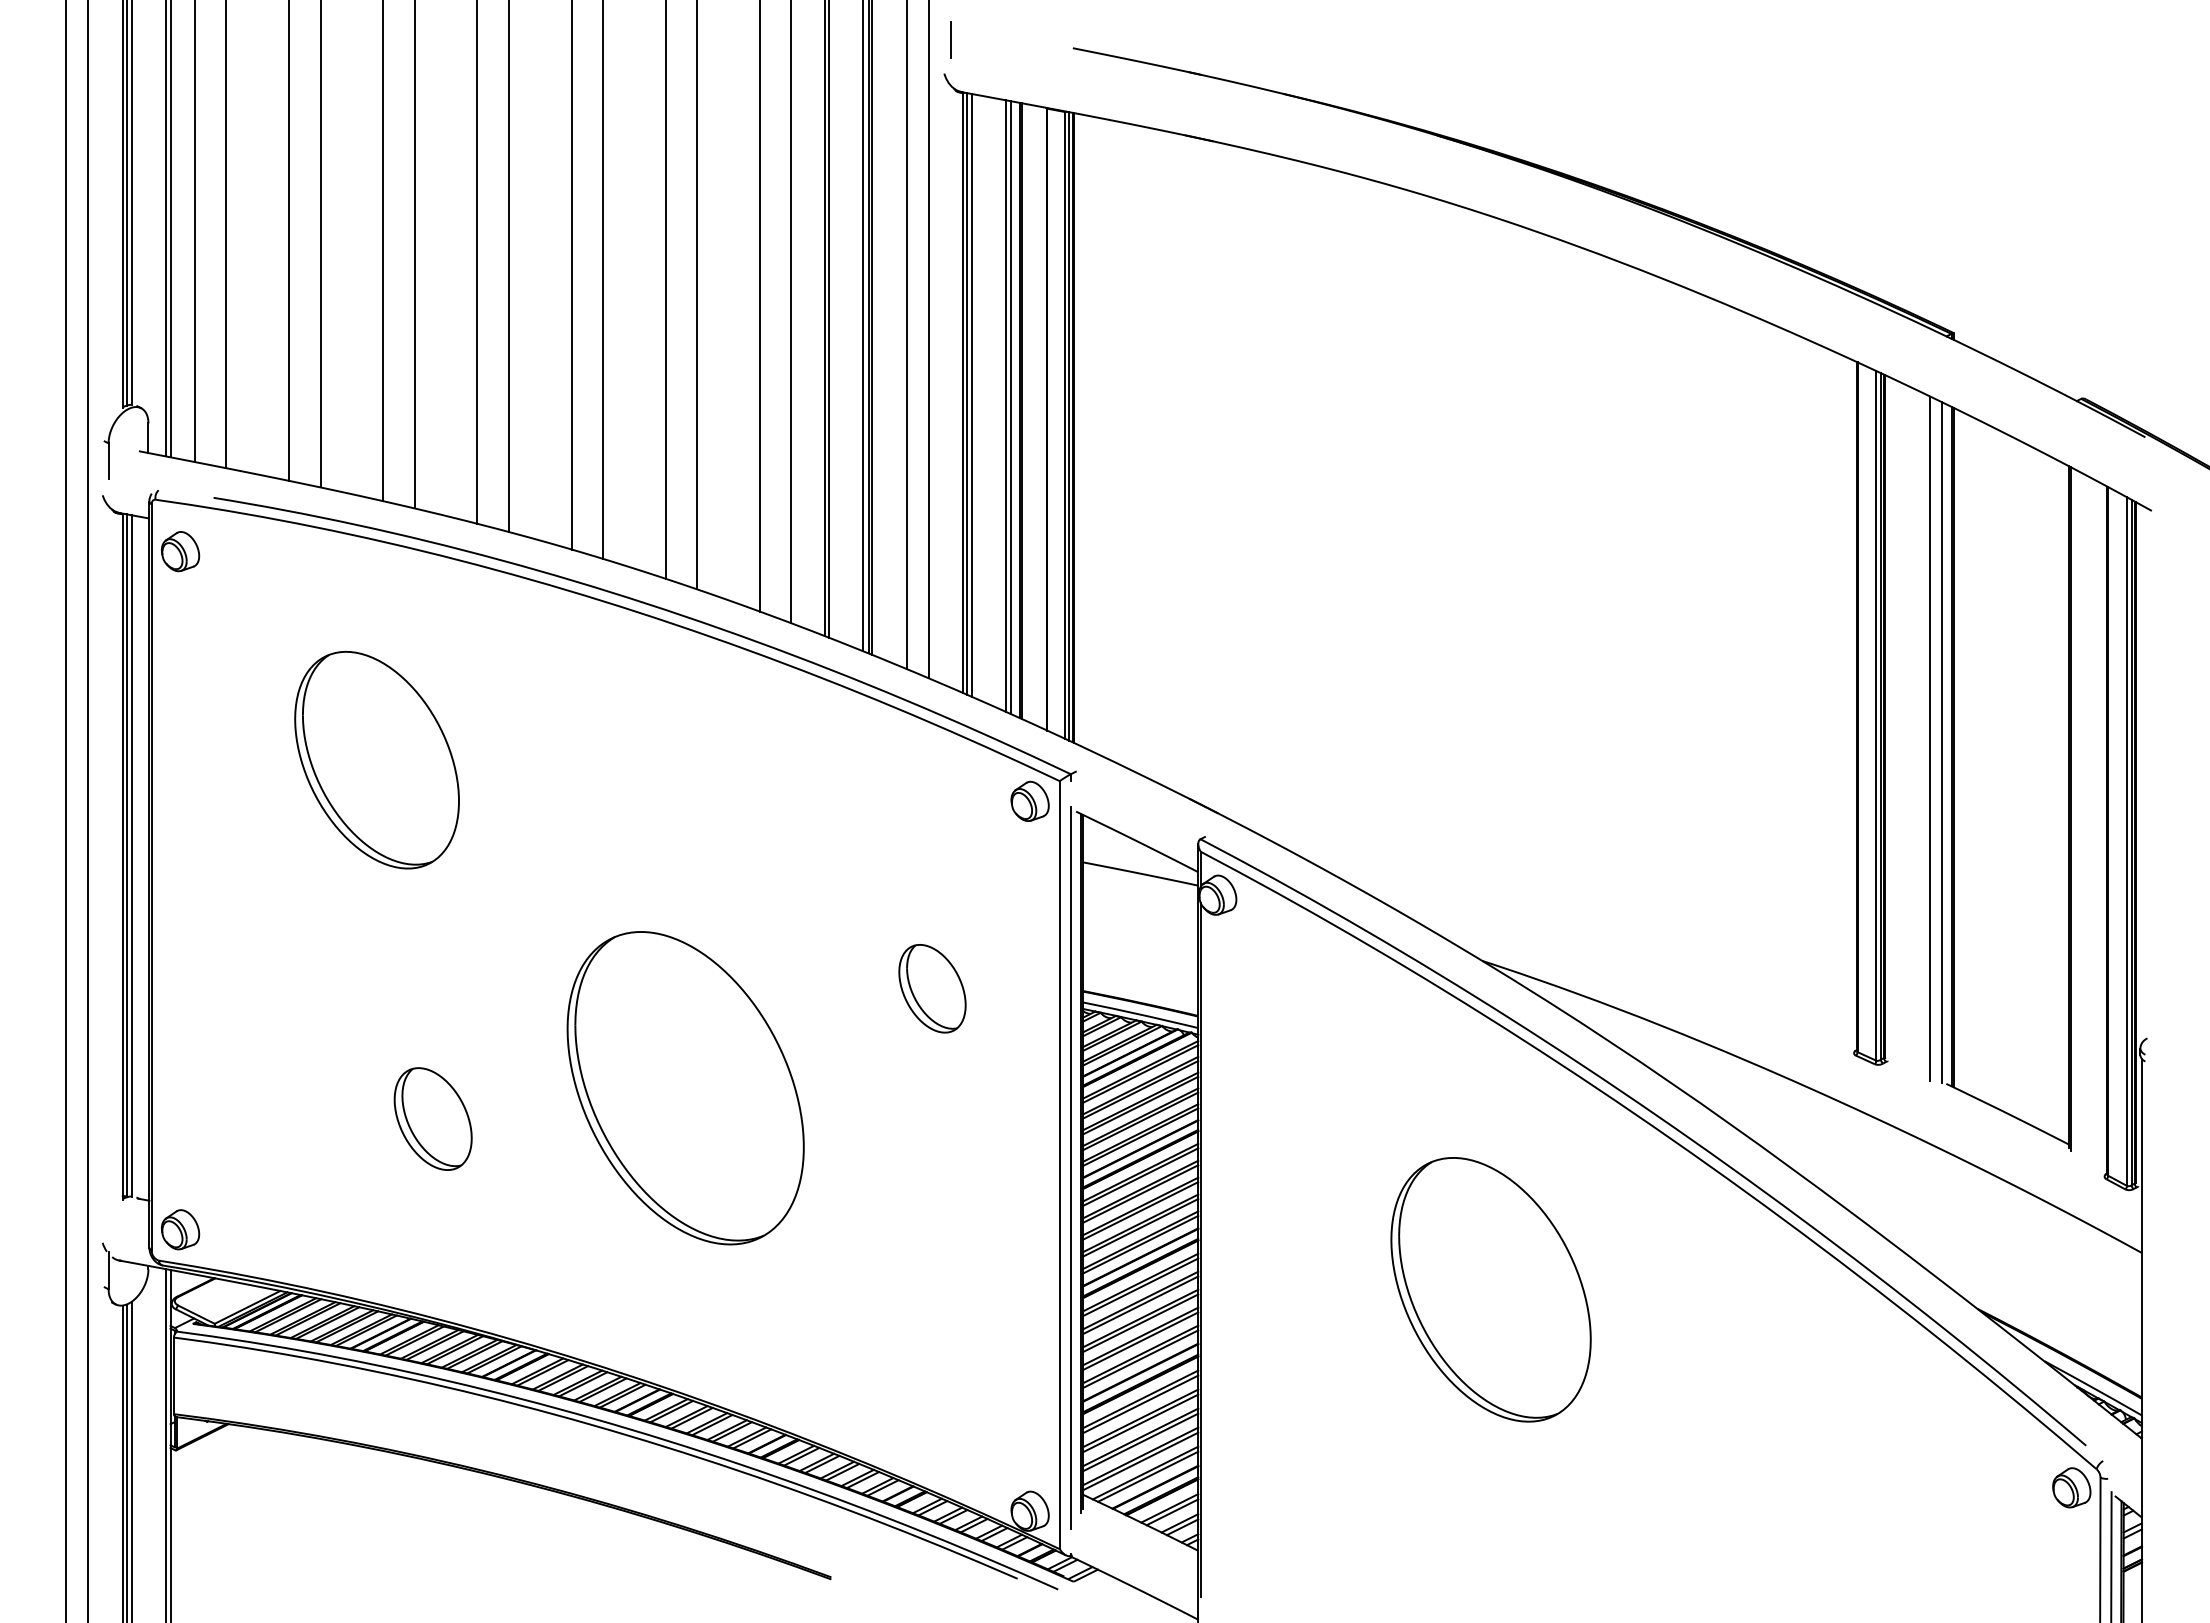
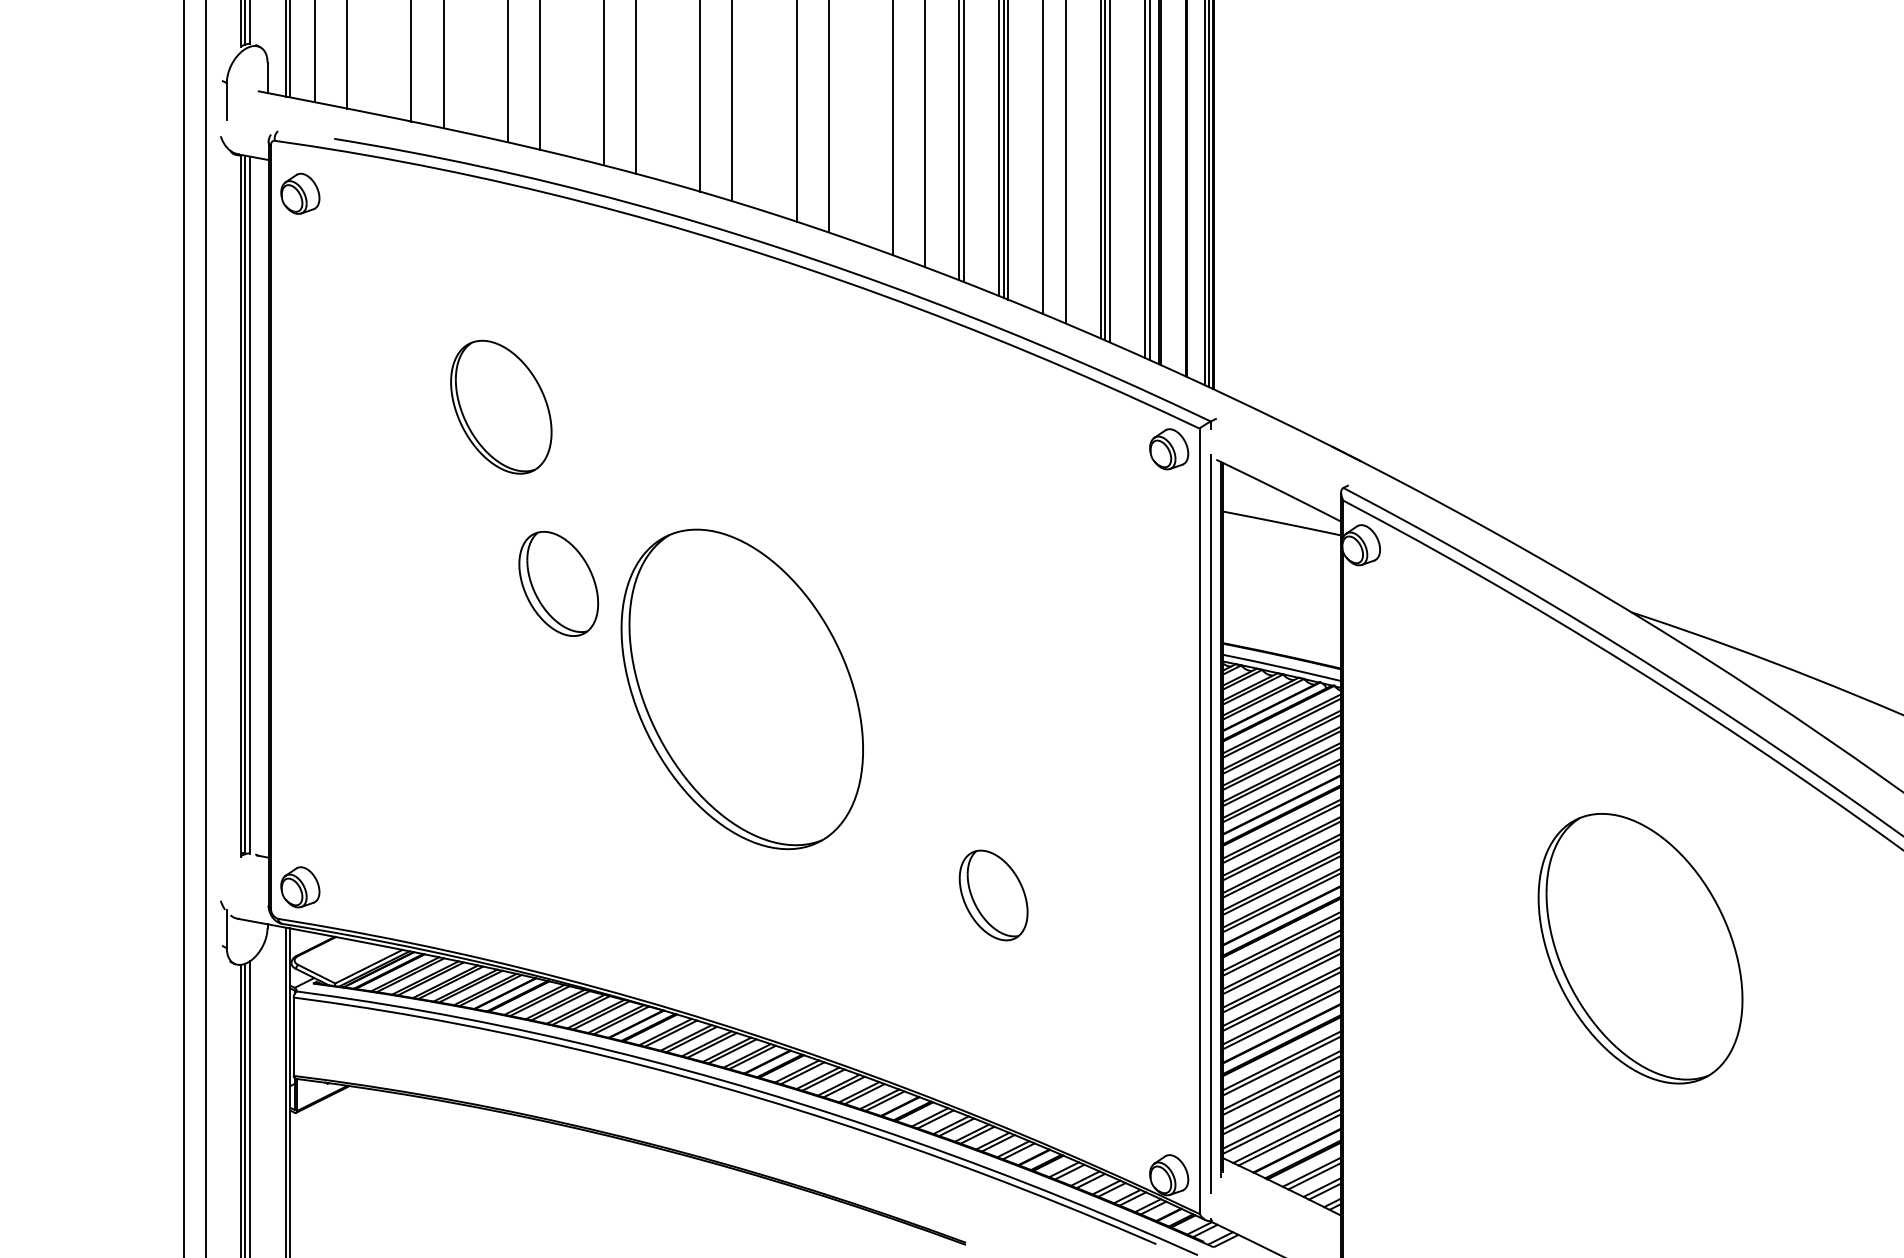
part: (376, 760) -> (500, 407), size x0.6
part: (932, 988) -> (993, 895), moved
part: (685, 1088) -> (742, 689), moved
part: (432, 1118) -> (558, 583), moved

